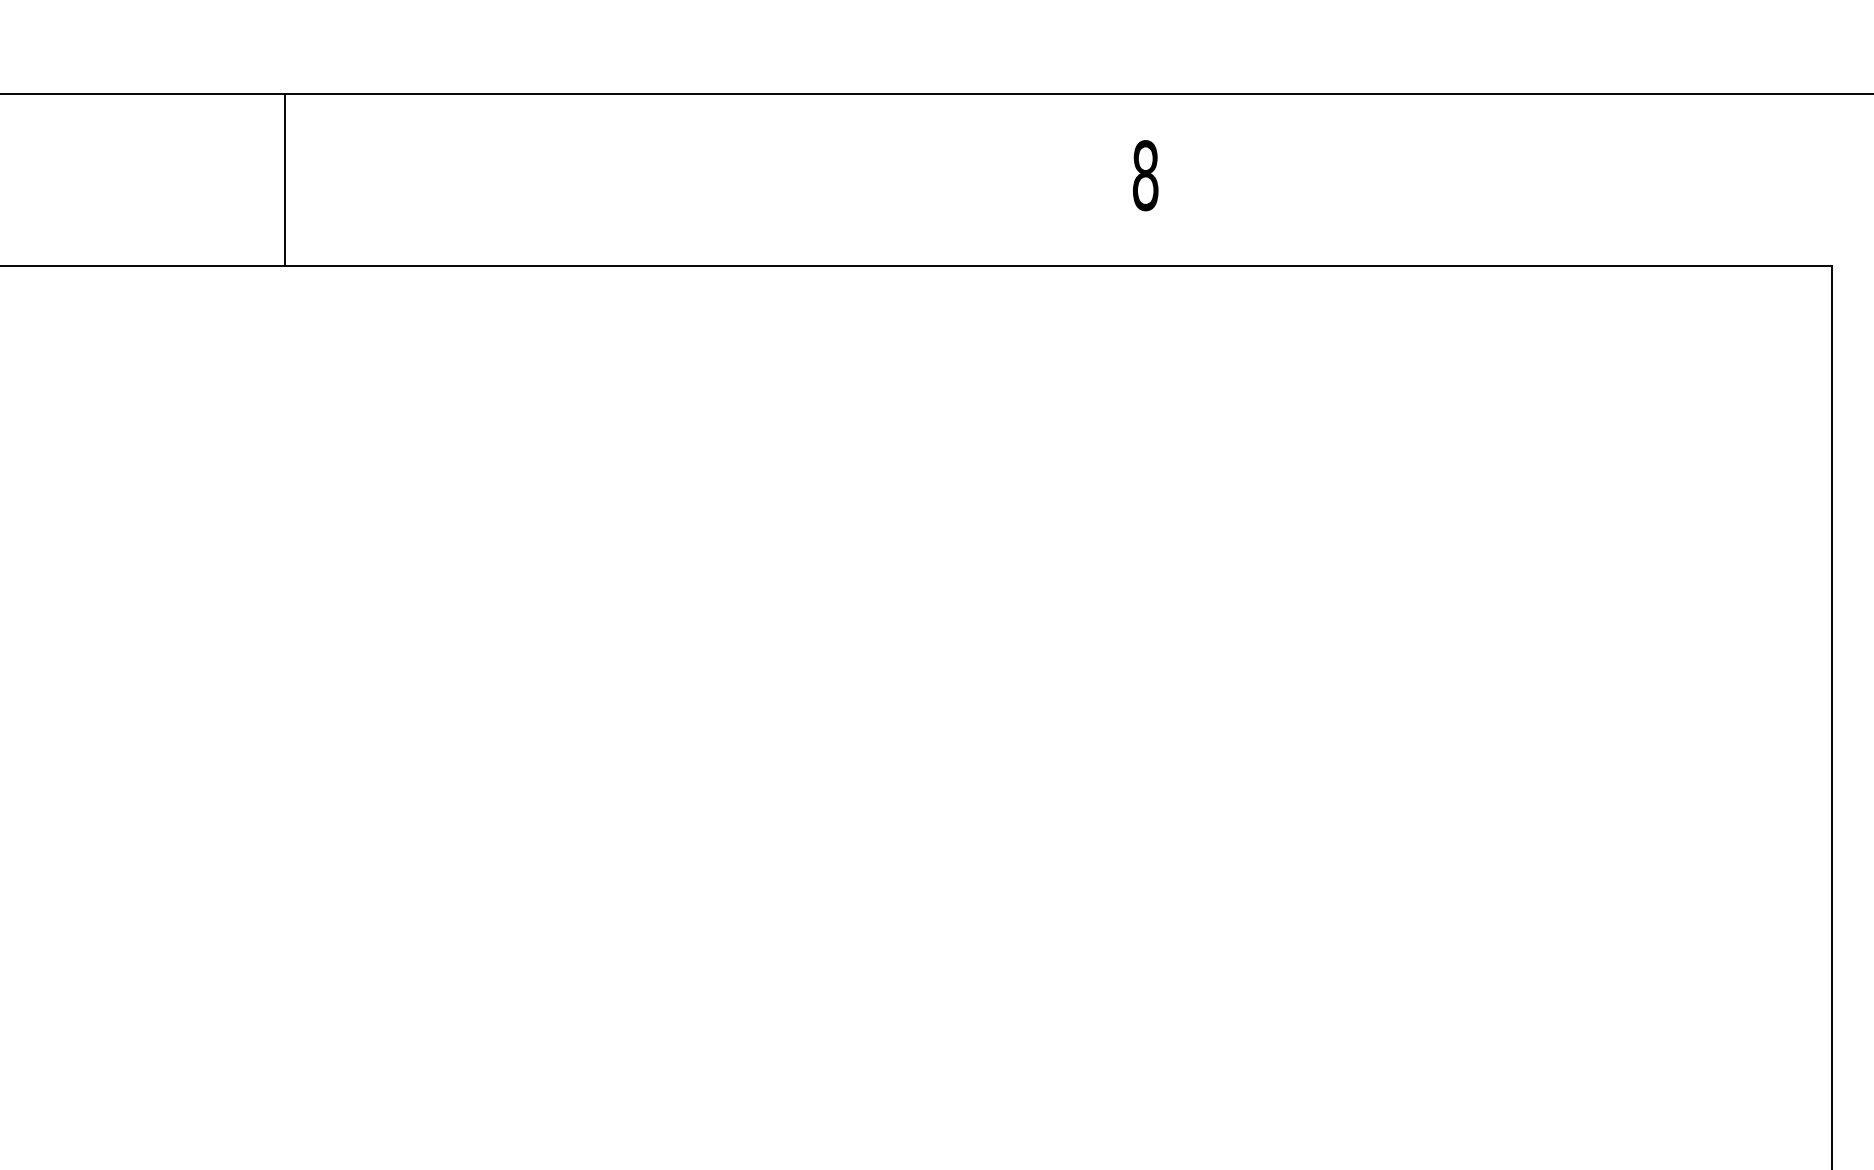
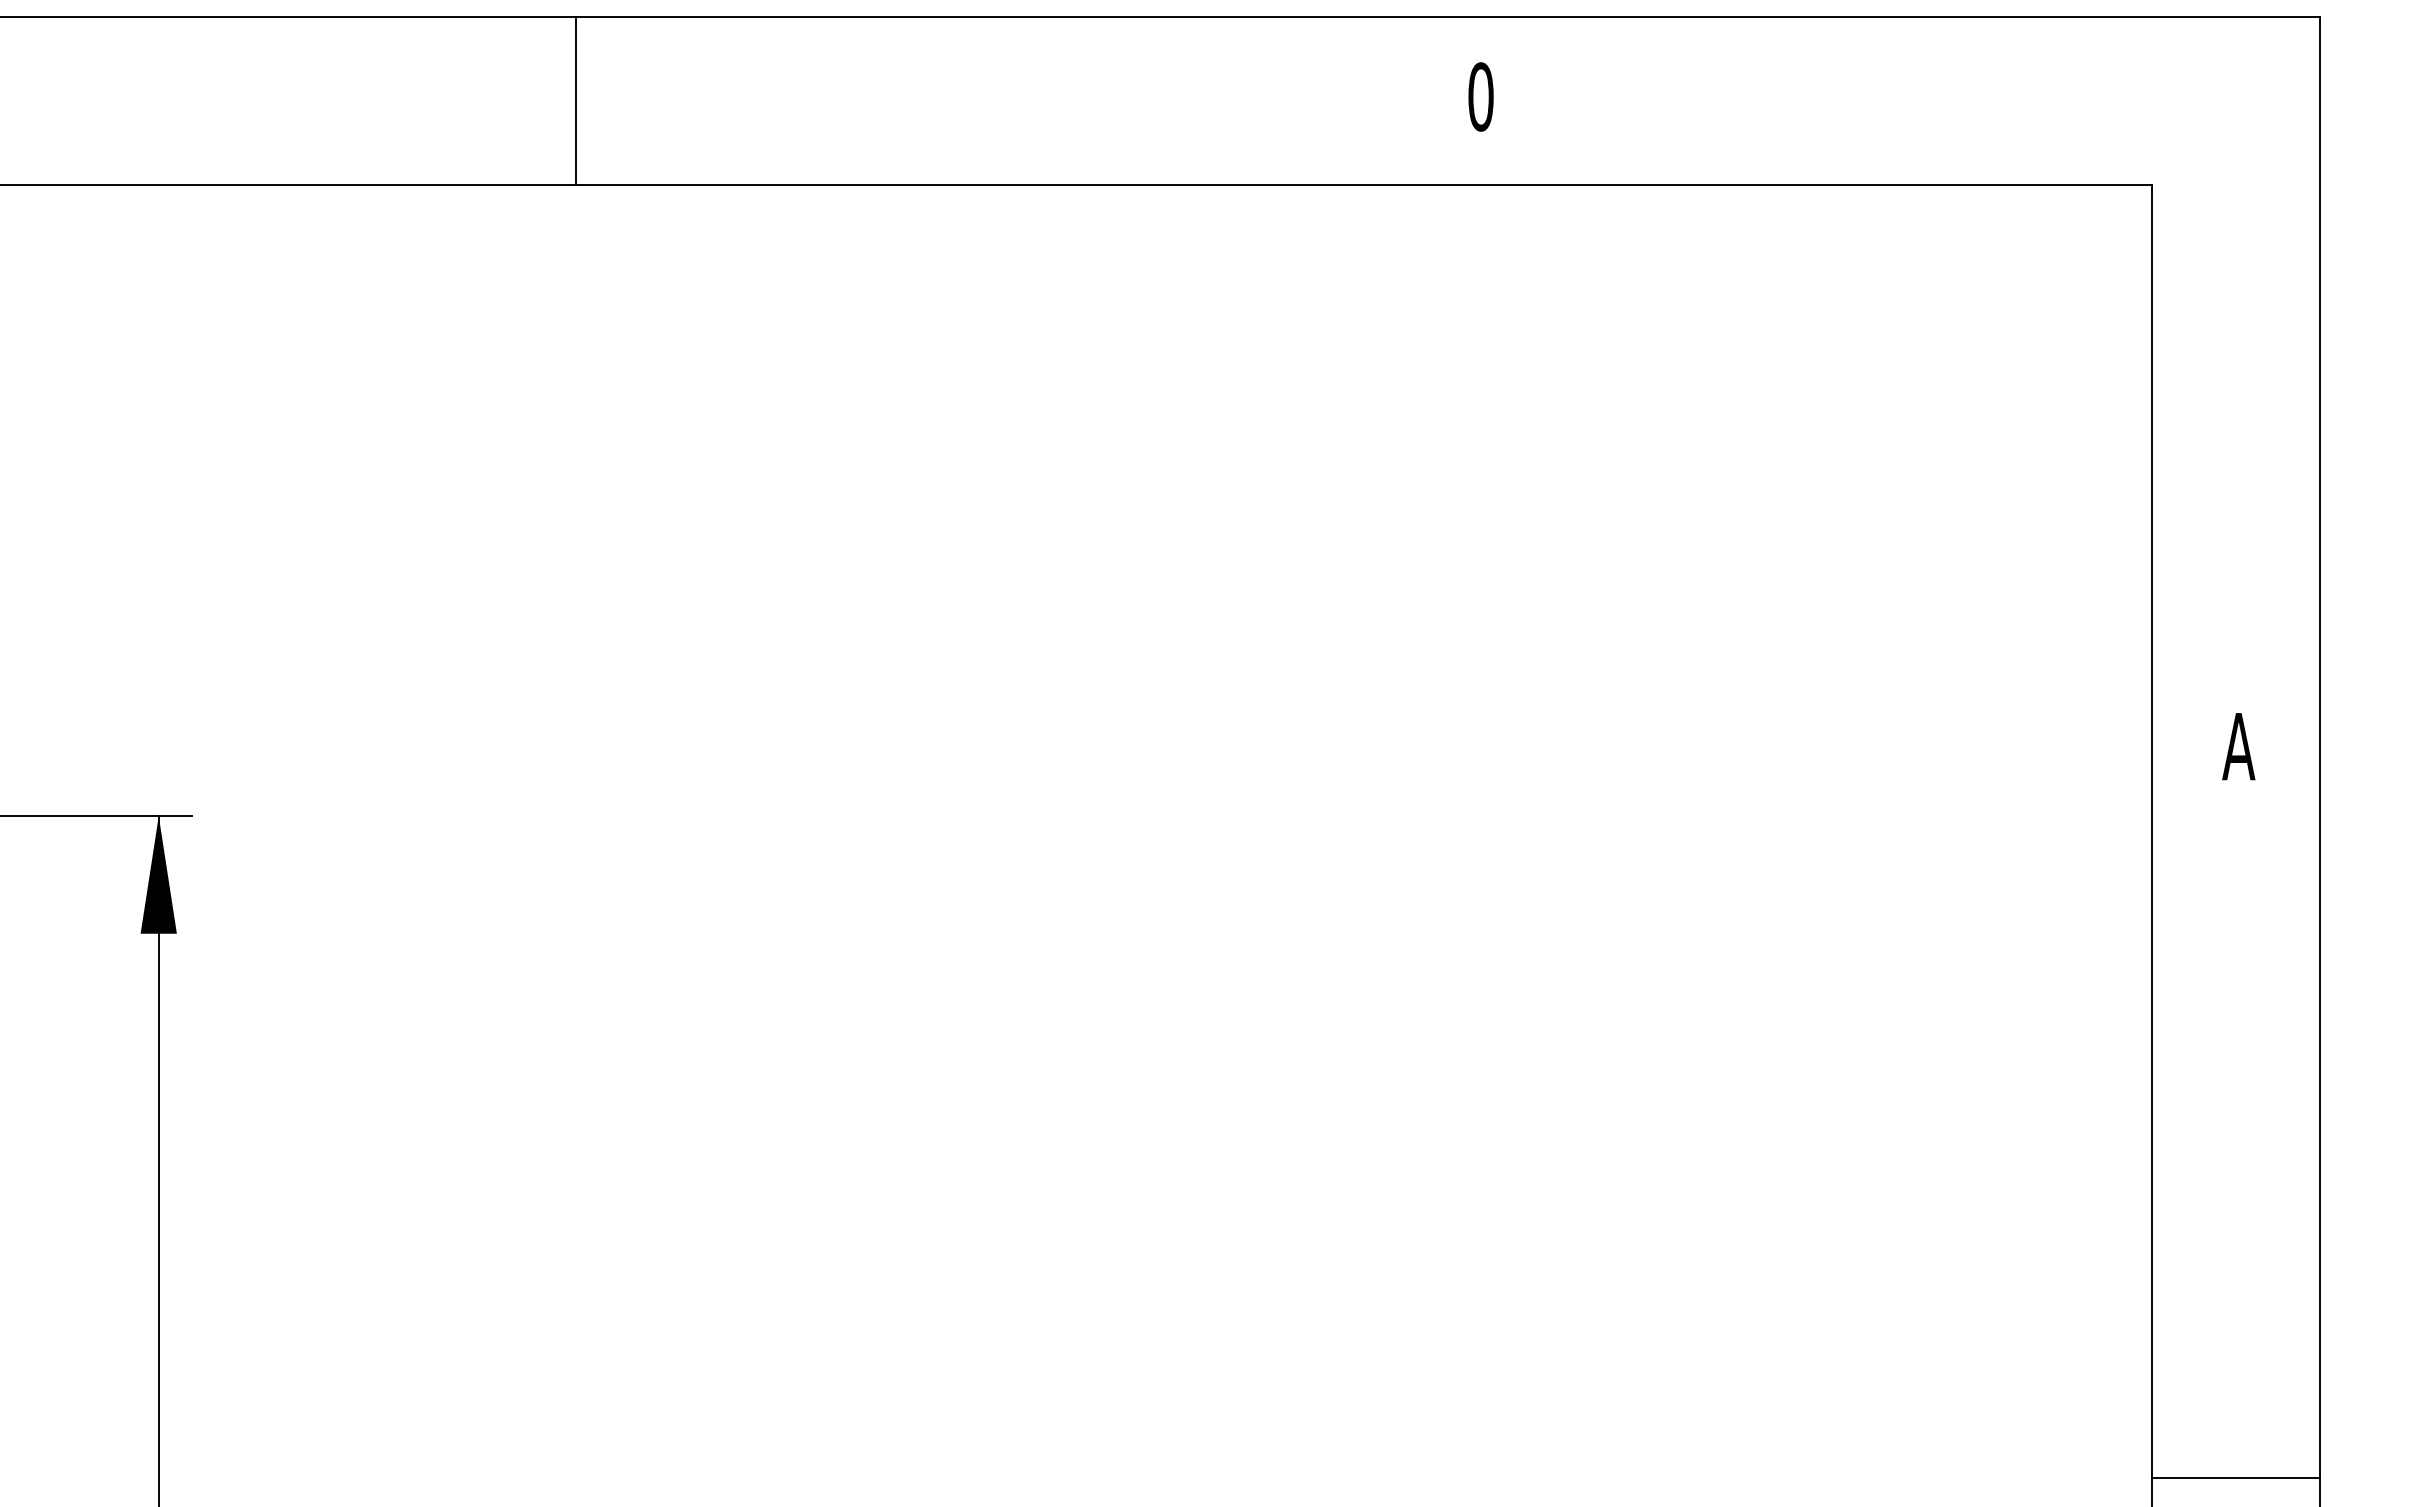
text: (1145, 175) -> (1480, 96), 8 -> 0
line: (285, 180) -> (576, 101), moved

